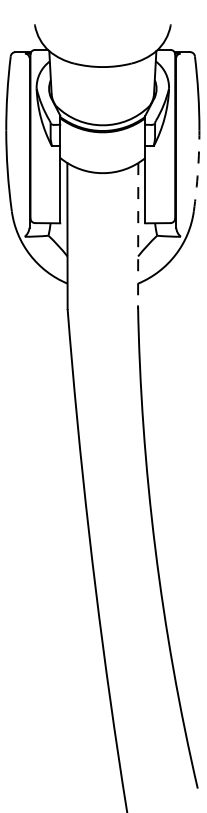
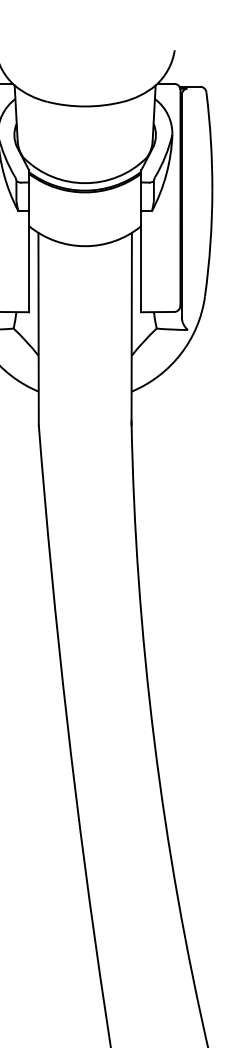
arc: (198, 171) -> (211, 243), dashed -> solid
line: (138, 236) -> (132, 329), dashed -> solid

